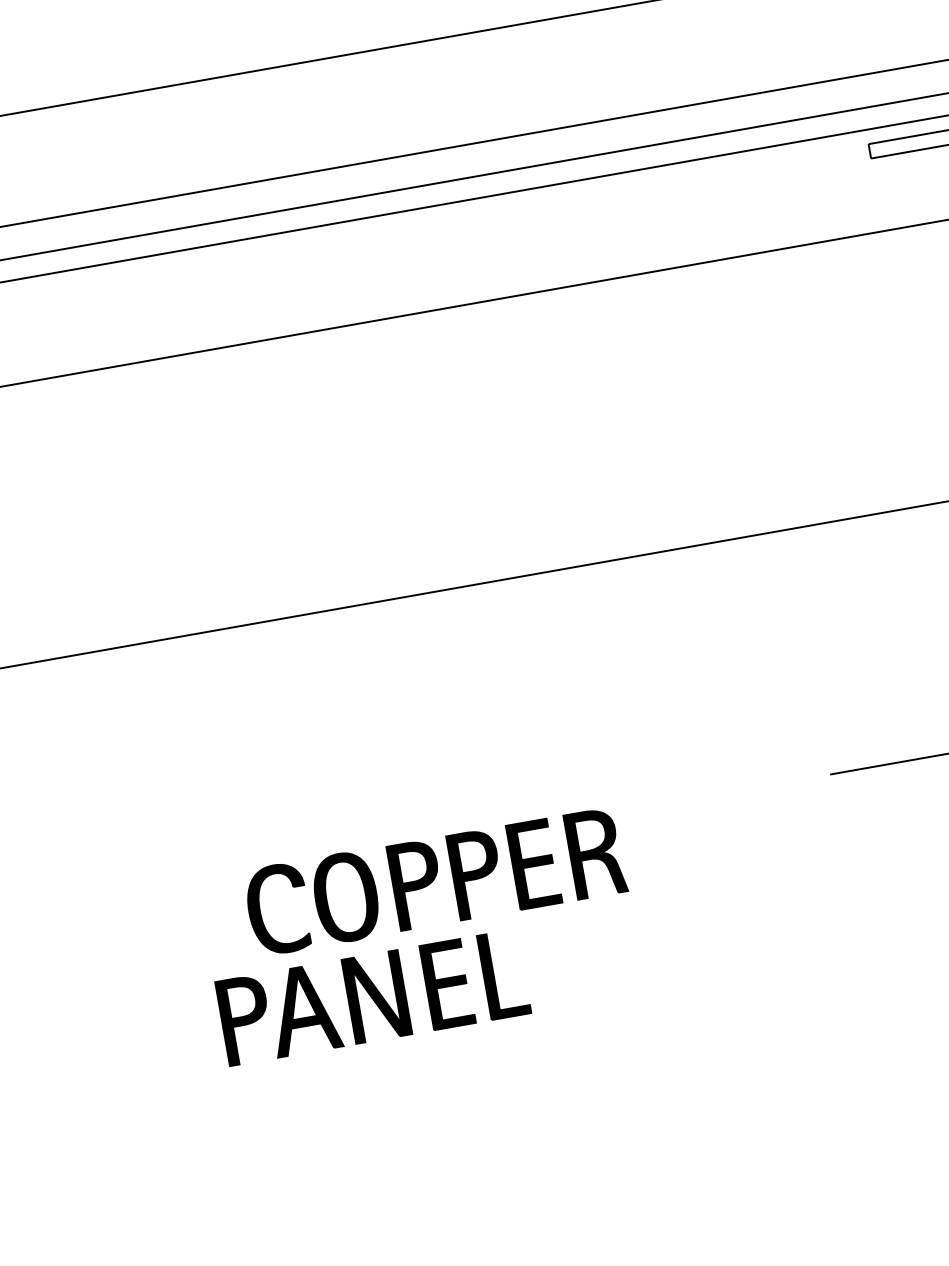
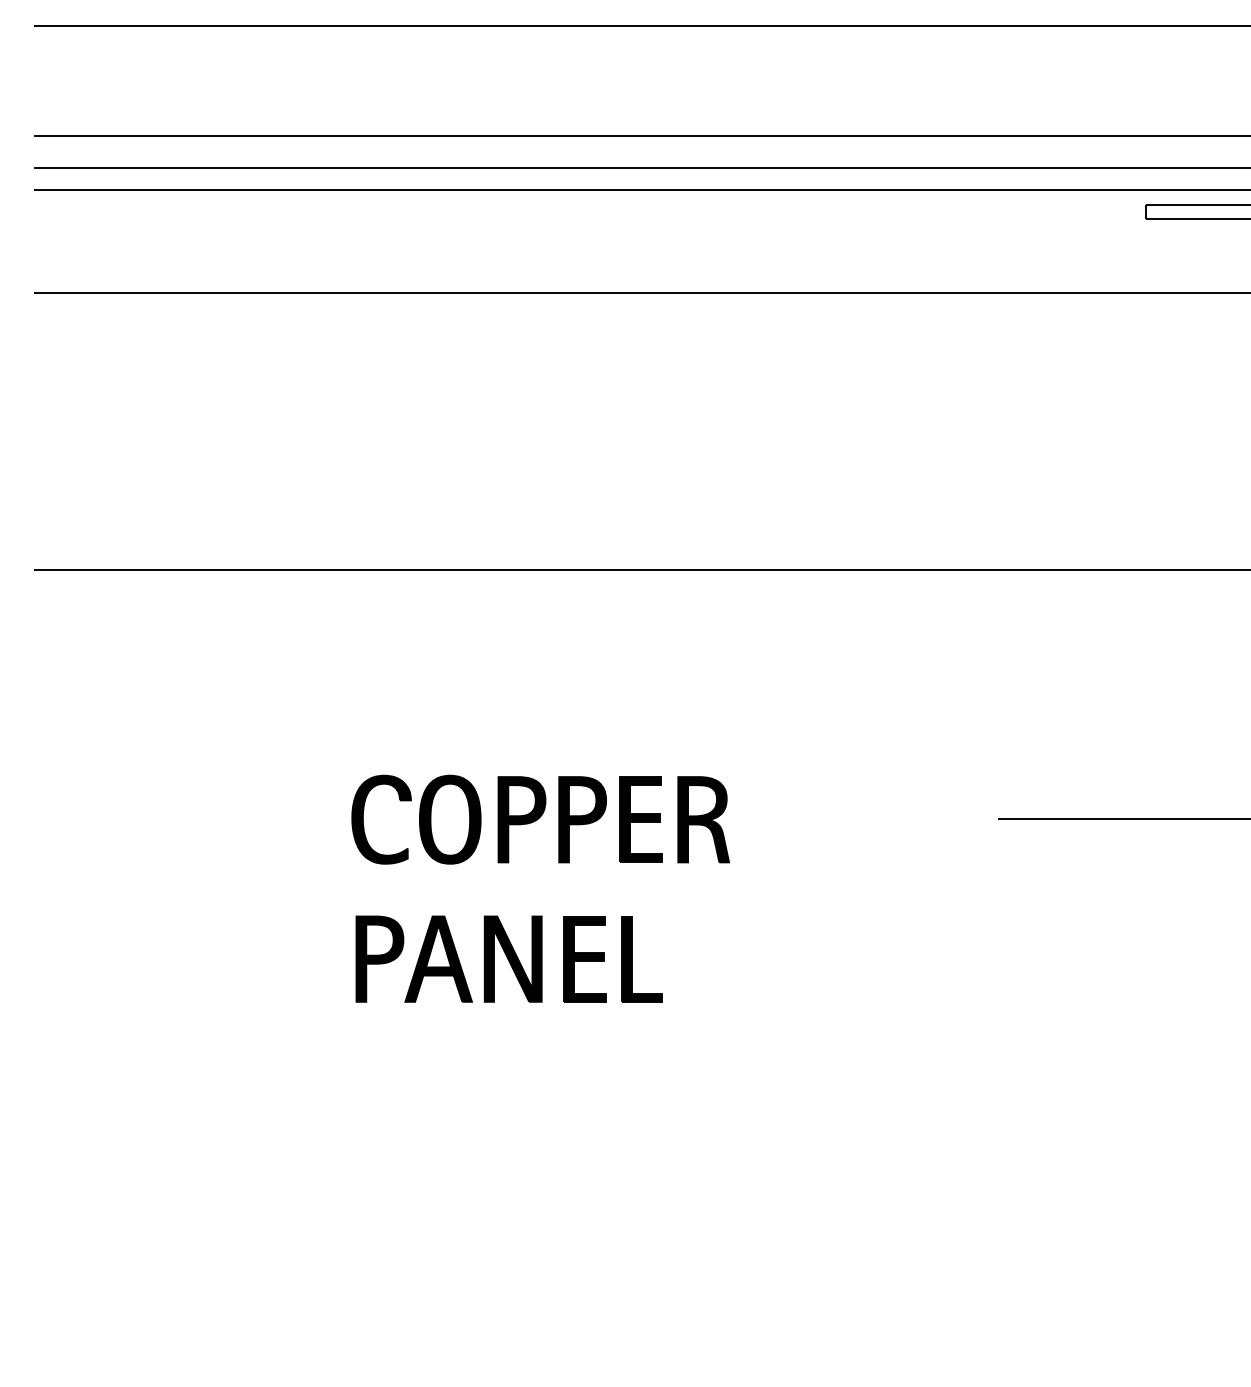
part: (435, 881) -> (540, 819), moved

